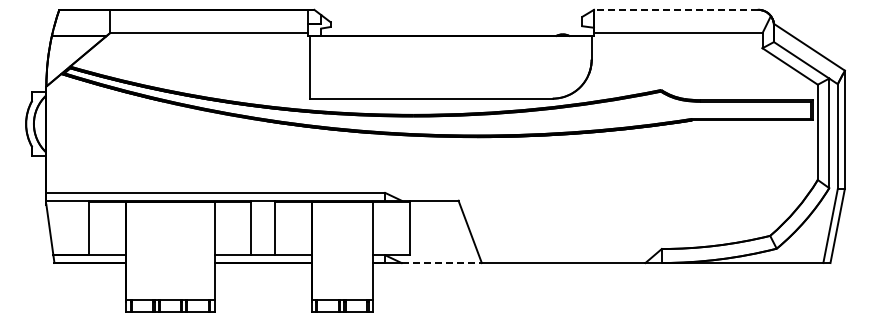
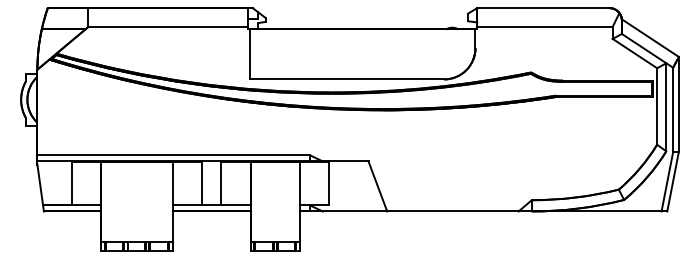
line: (675, 9) -> (542, 7), dashed -> solid
line: (442, 263) -> (355, 211), dashed -> solid

